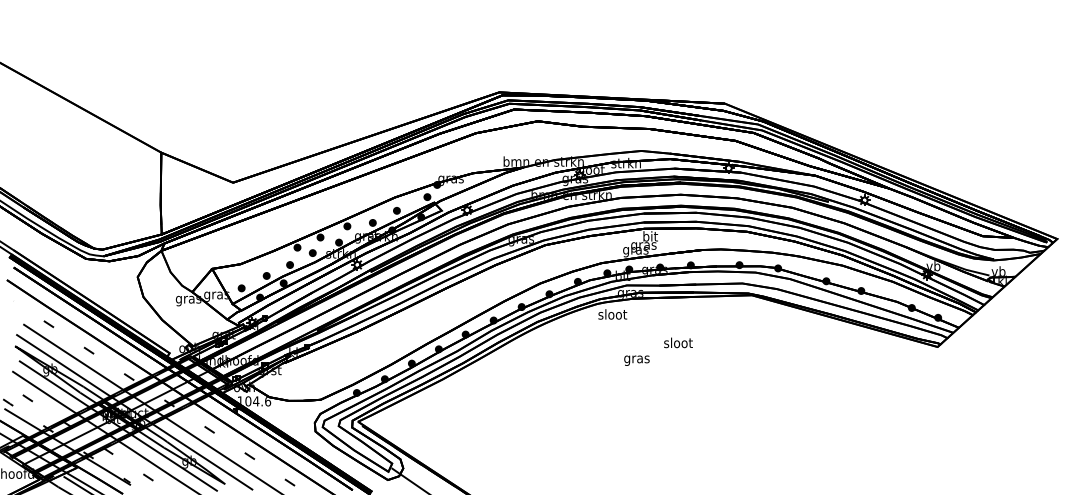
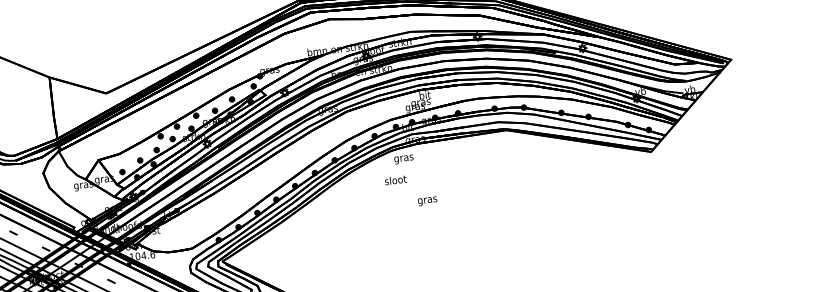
text: (612, 315) -> (403, 158), sloot -> gras
text: (678, 342) -> (395, 179), moved
text: (636, 360) -> (427, 201), moved

